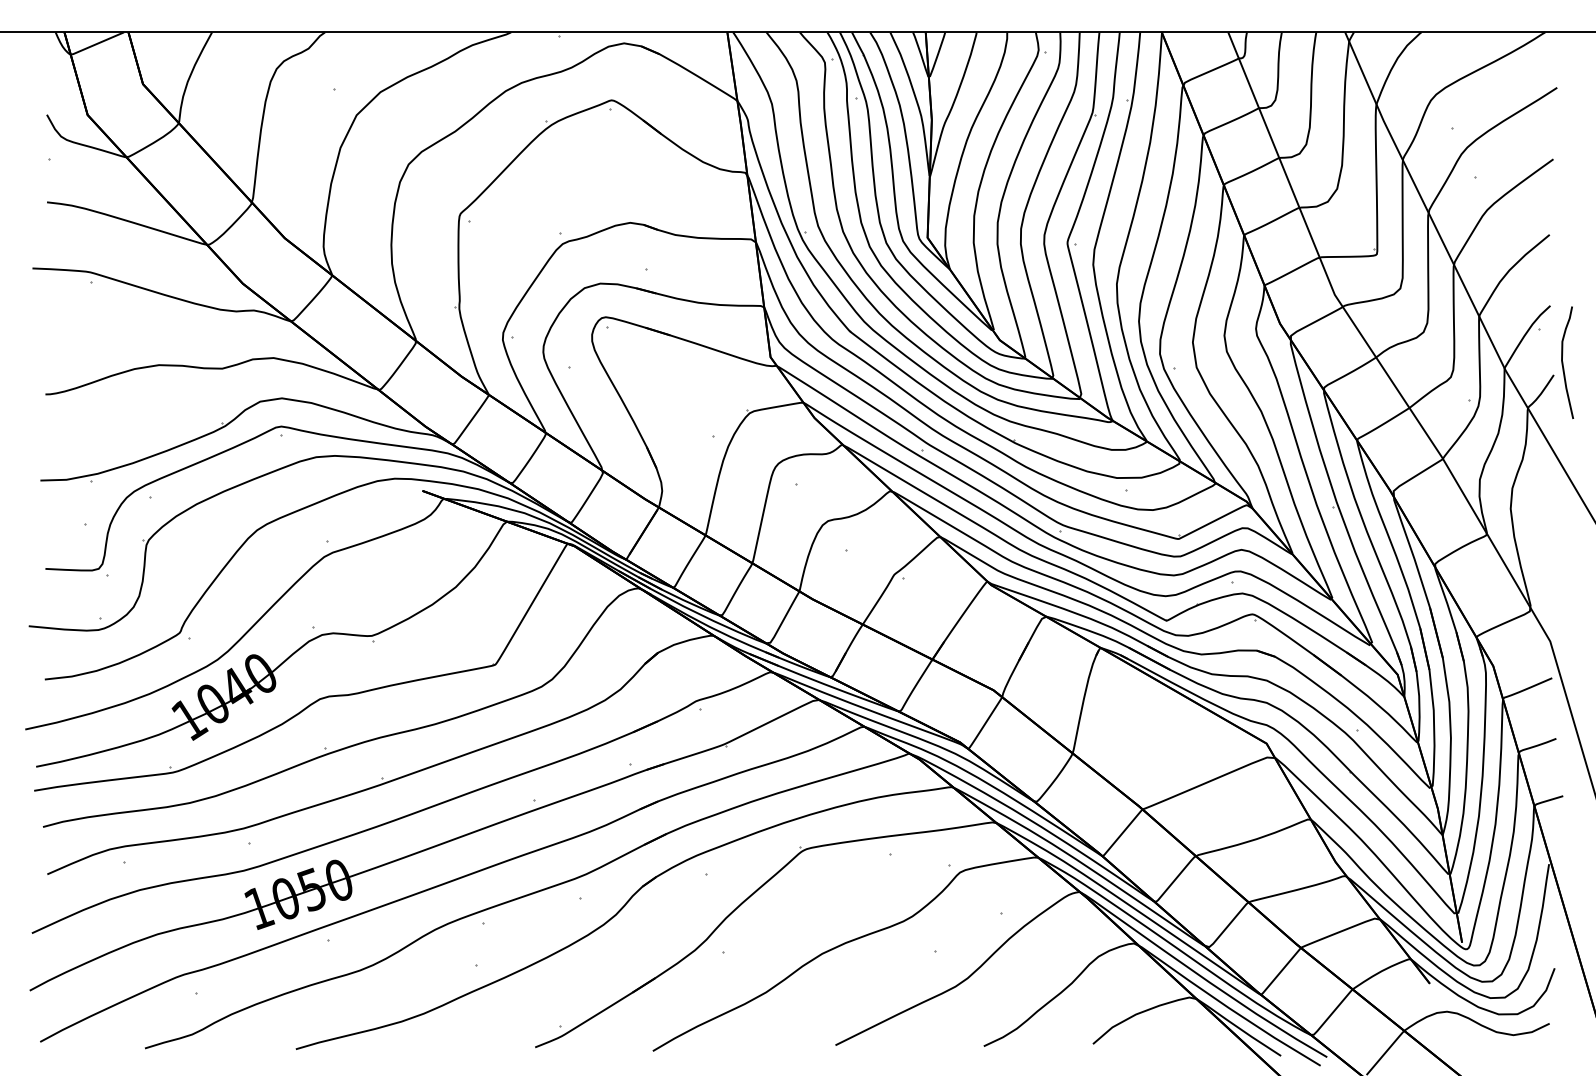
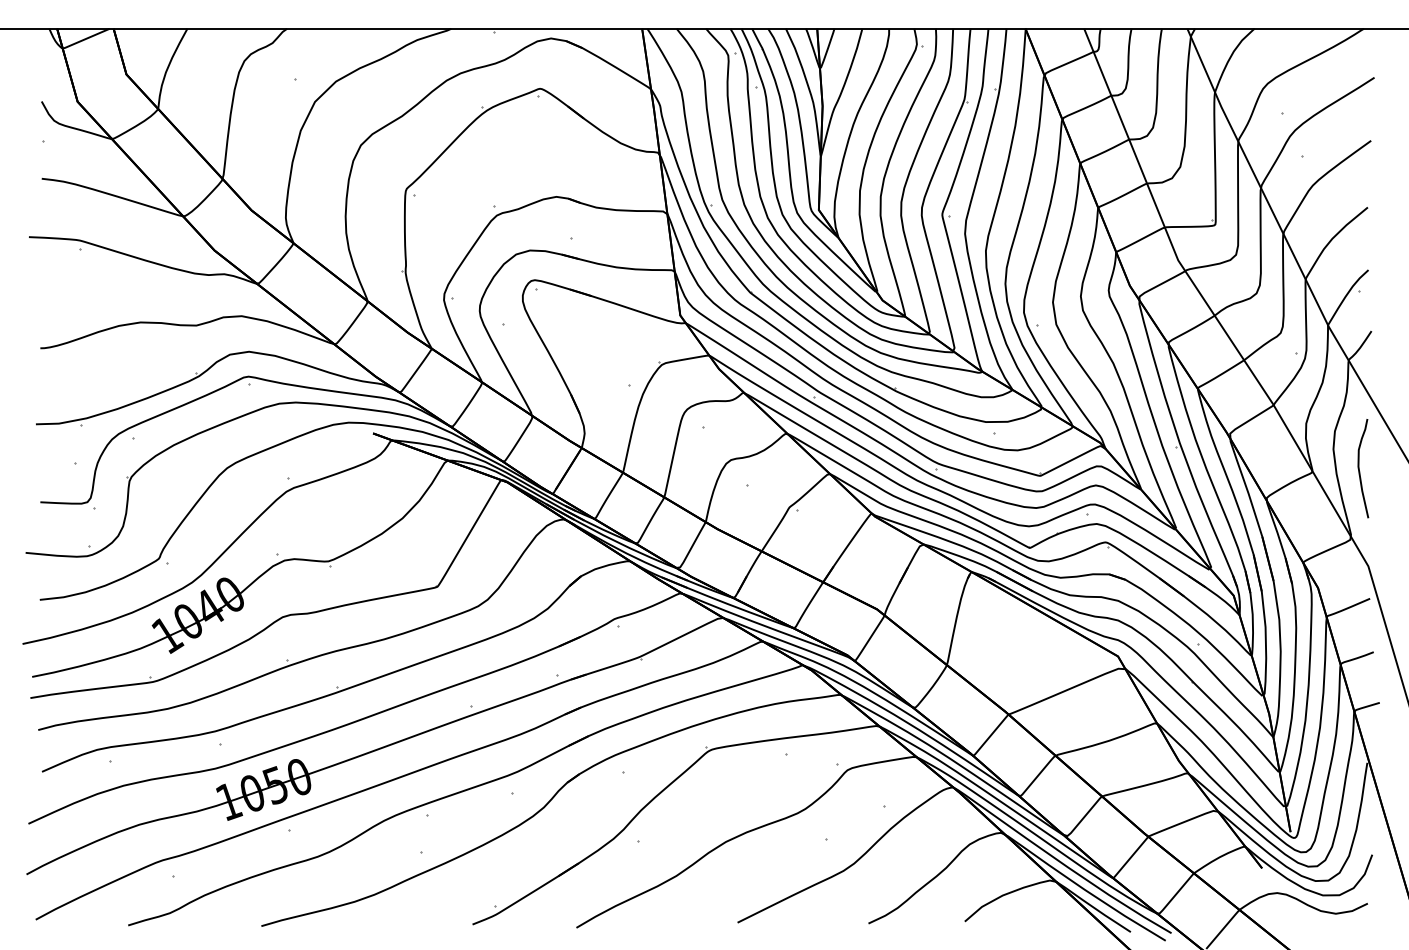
curve: (1563, 362) -> (1359, 468), moved

